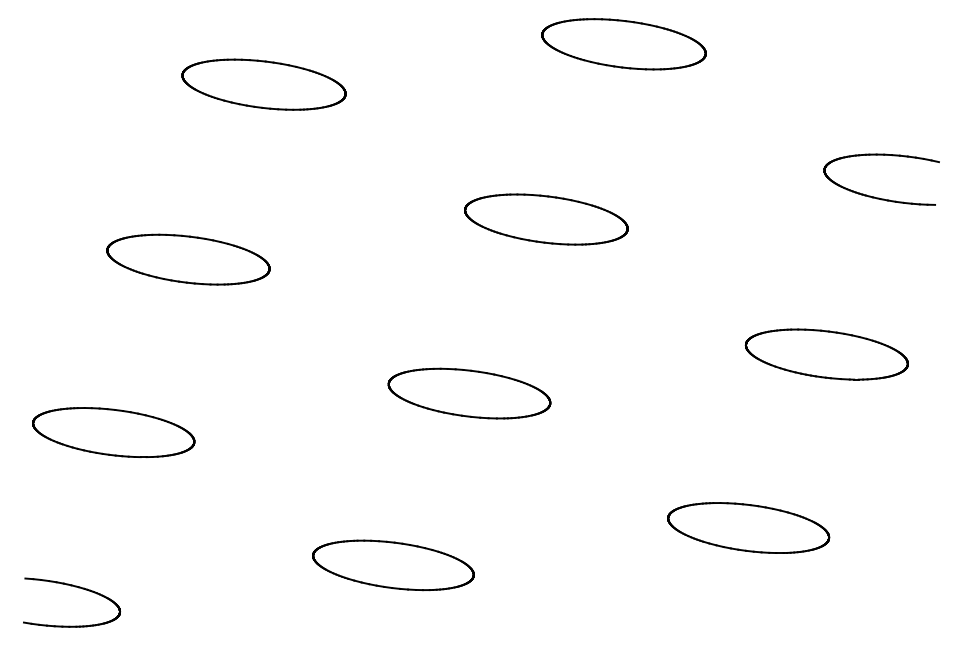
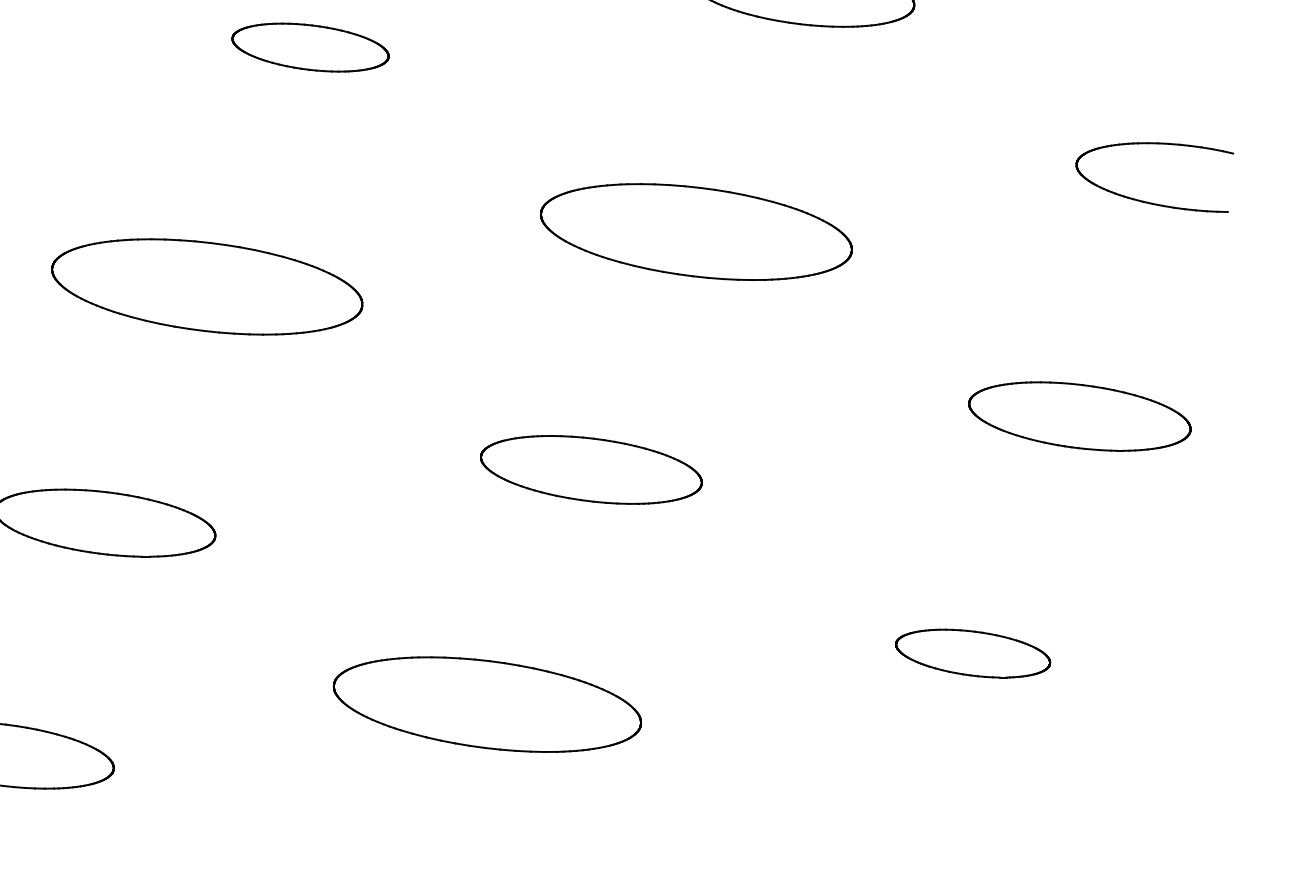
part: (263, 84) -> (309, 47), size x0.7
part: (546, 219) -> (696, 231), size x1.4
part: (188, 259) -> (207, 286), size x1.4
part: (748, 527) -> (972, 652), size x0.7
part: (393, 565) -> (487, 704), size x1.4

